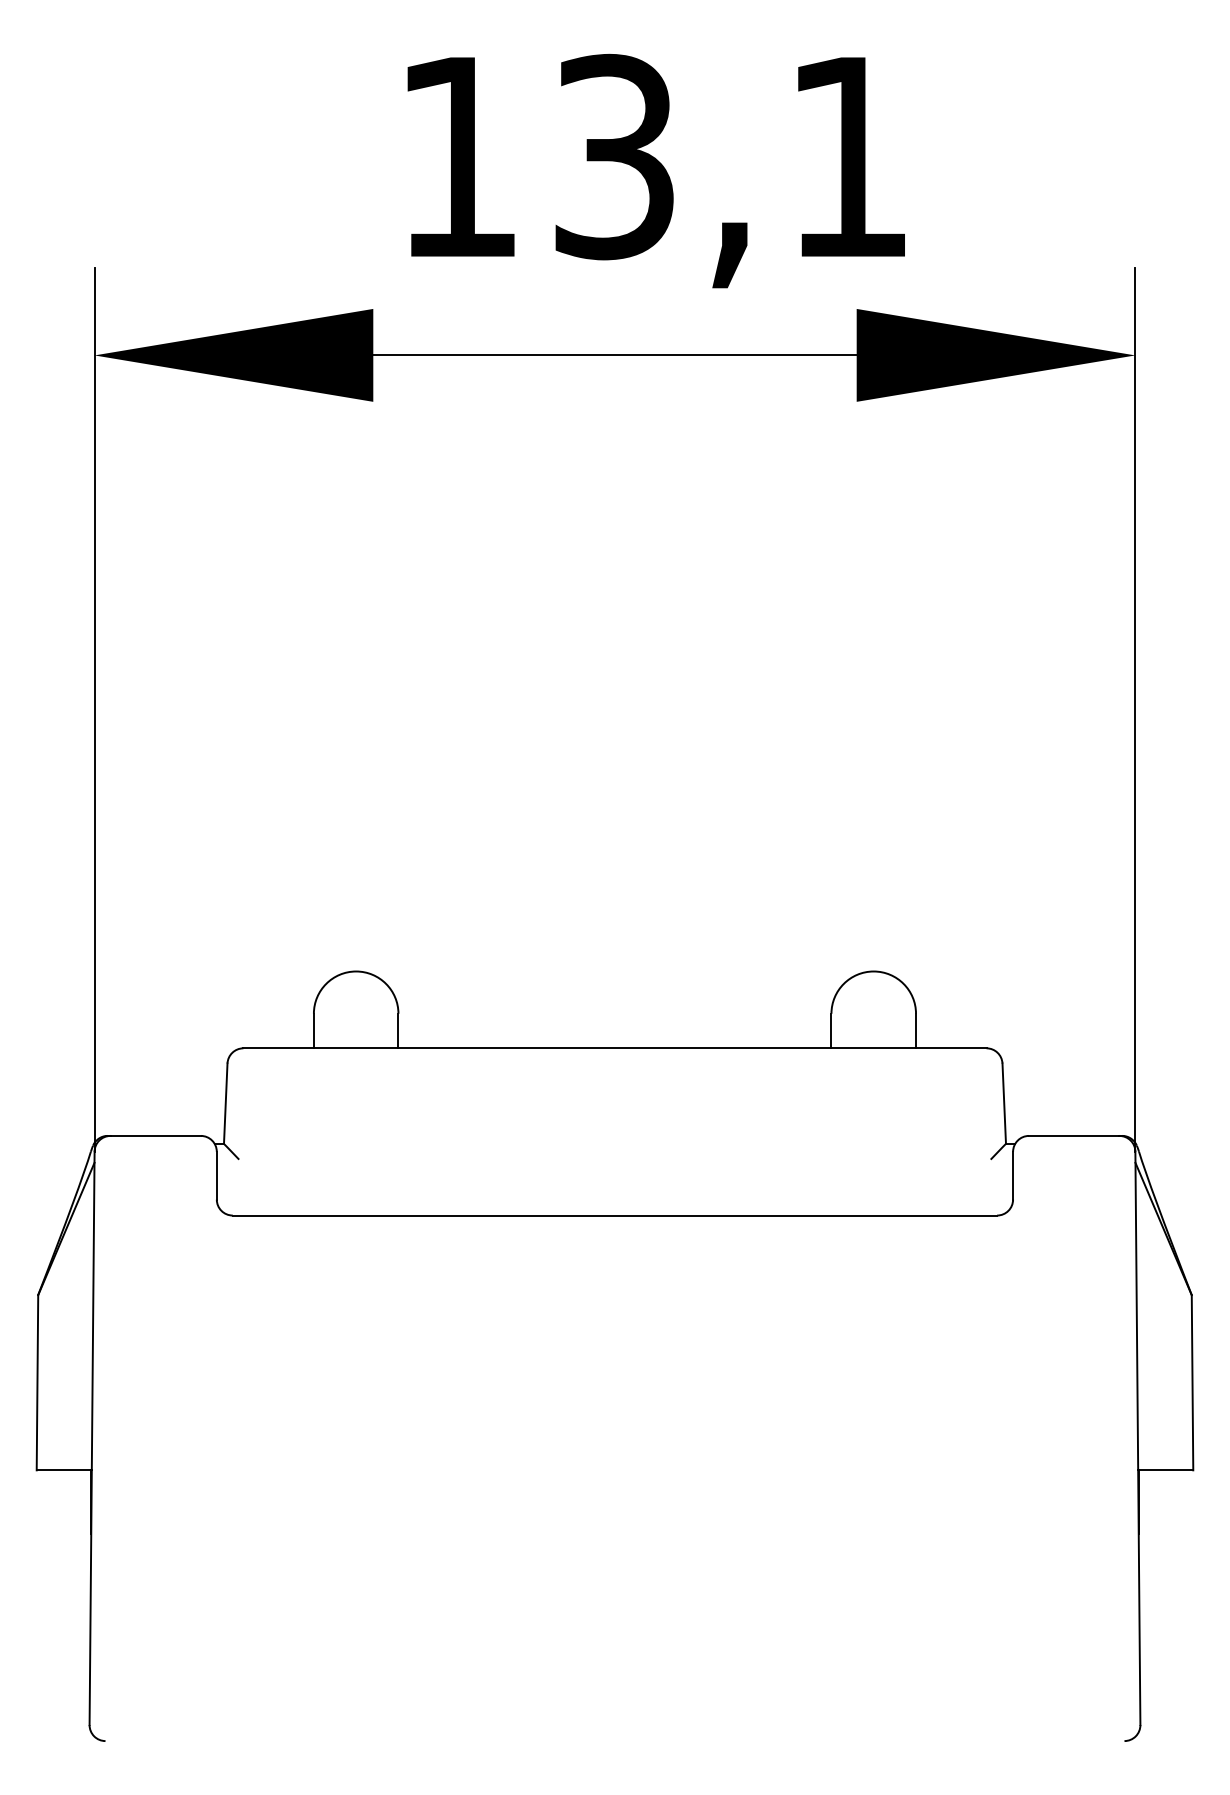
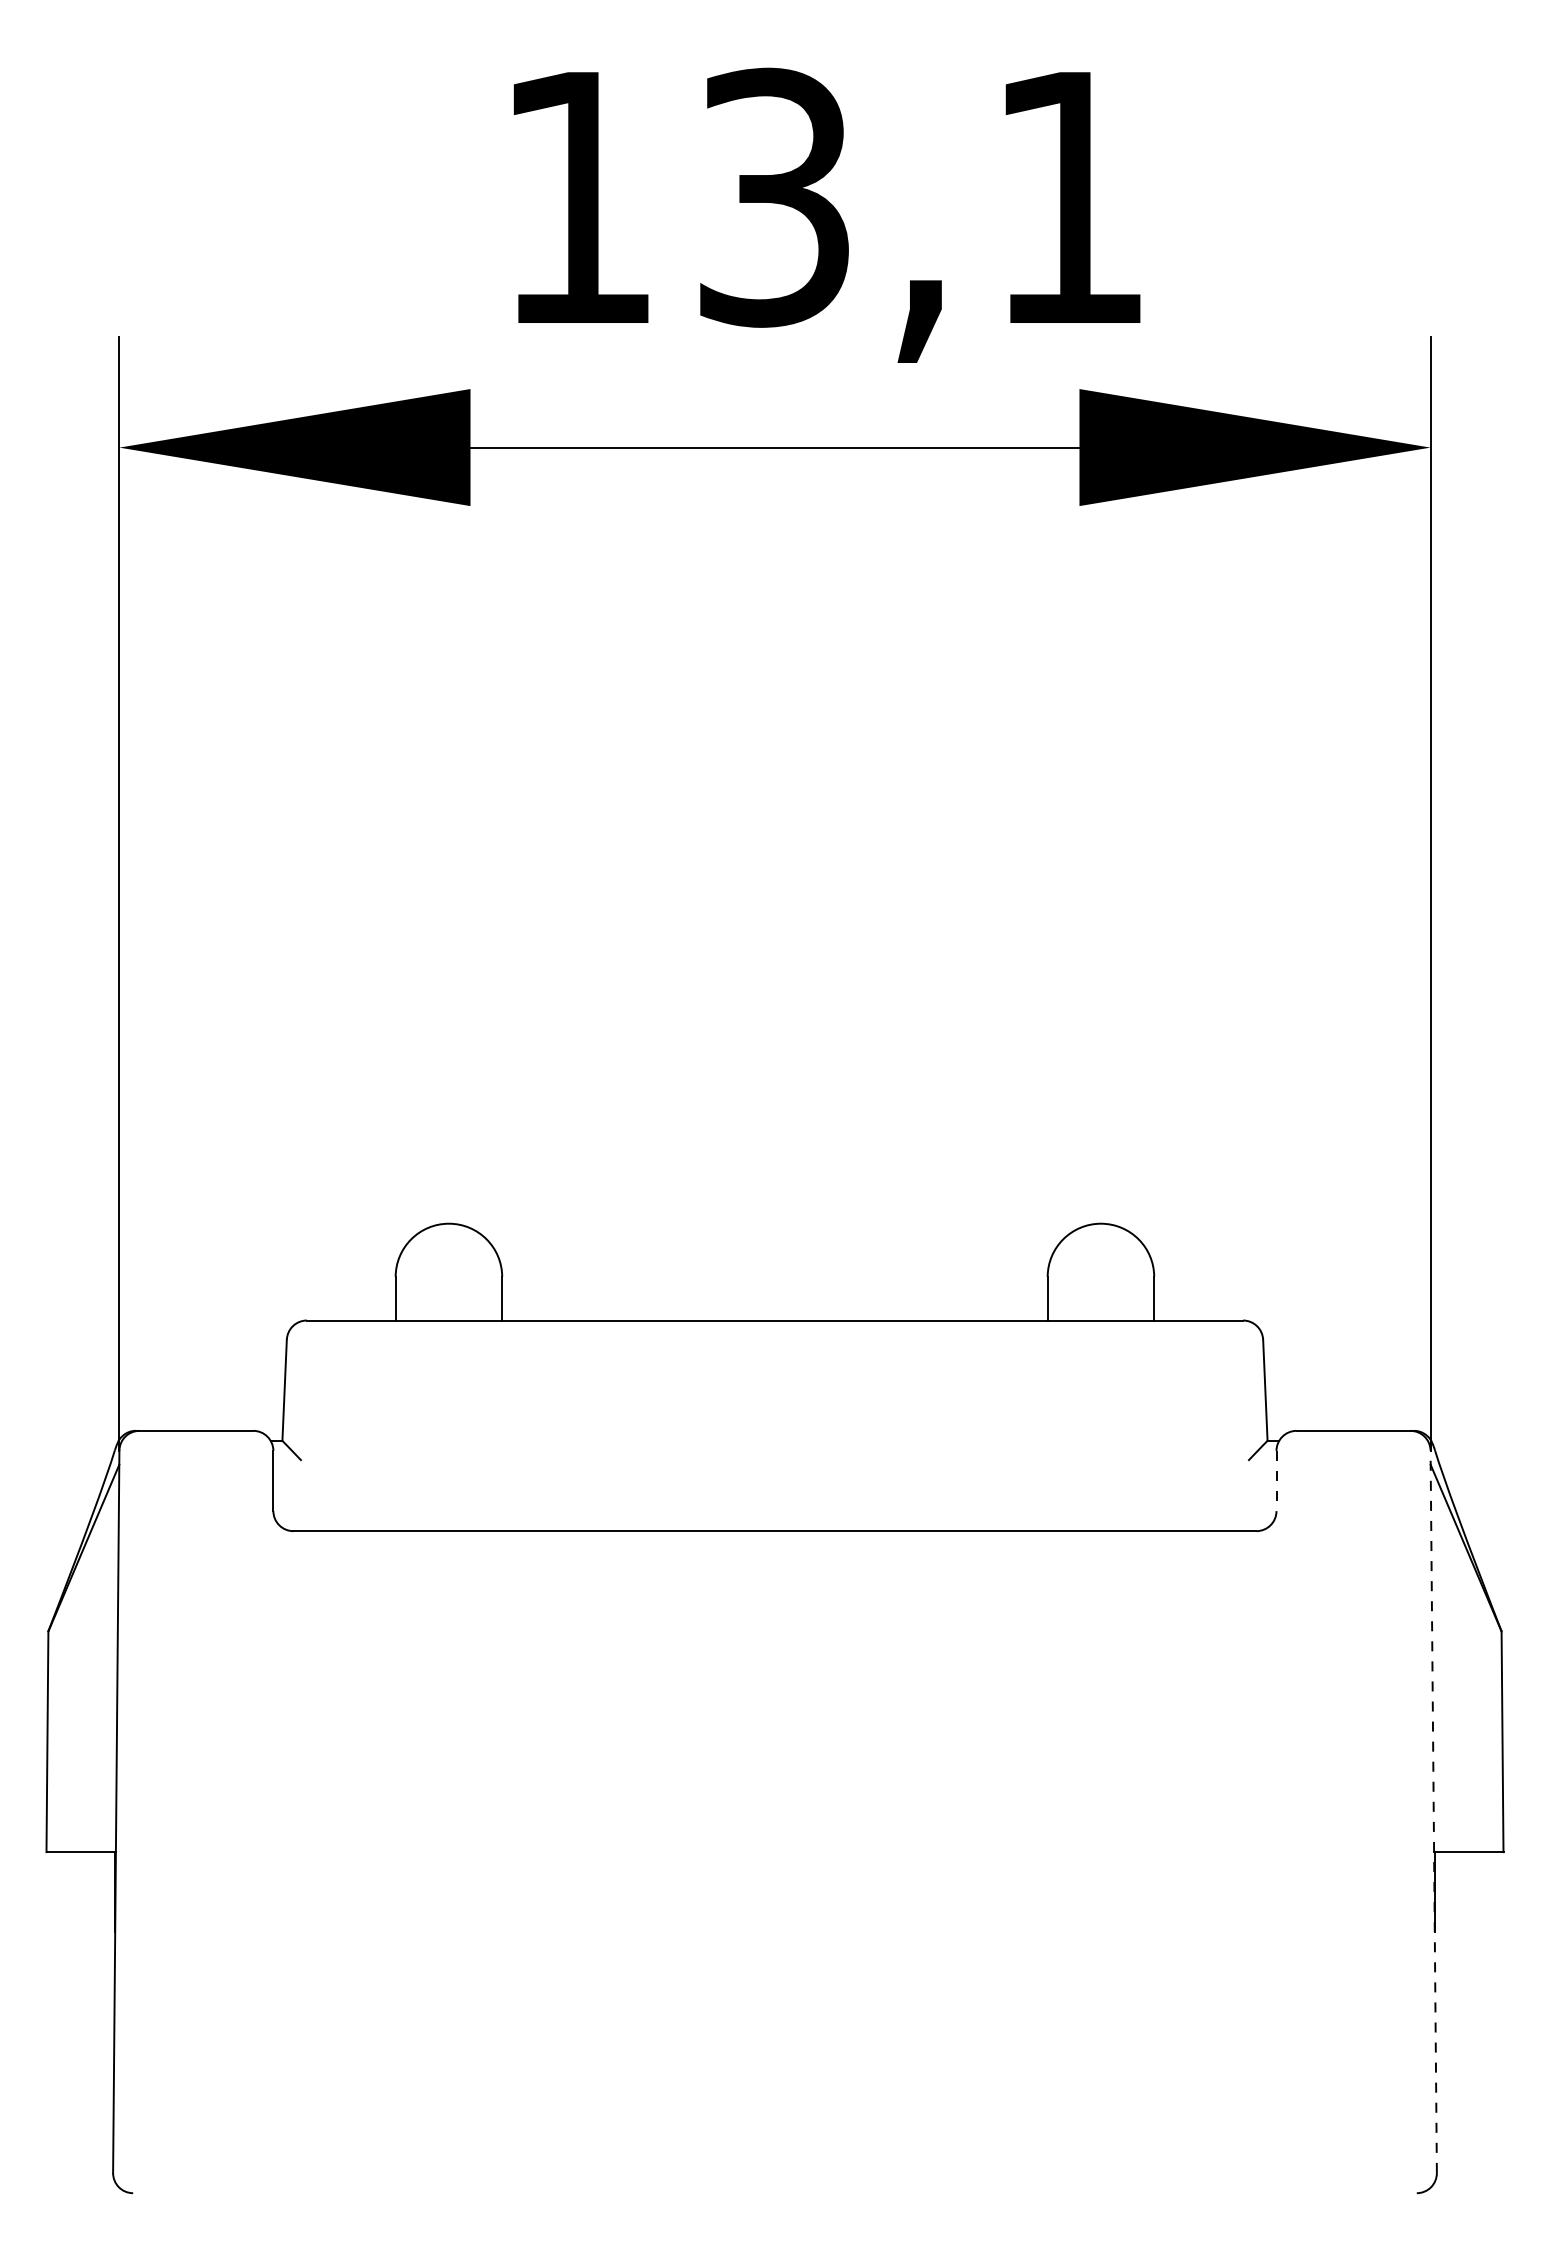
line: (1013, 1176) -> (1276, 1481), solid -> dashed
line: (1137, 1438) -> (1433, 1811), solid -> dashed

